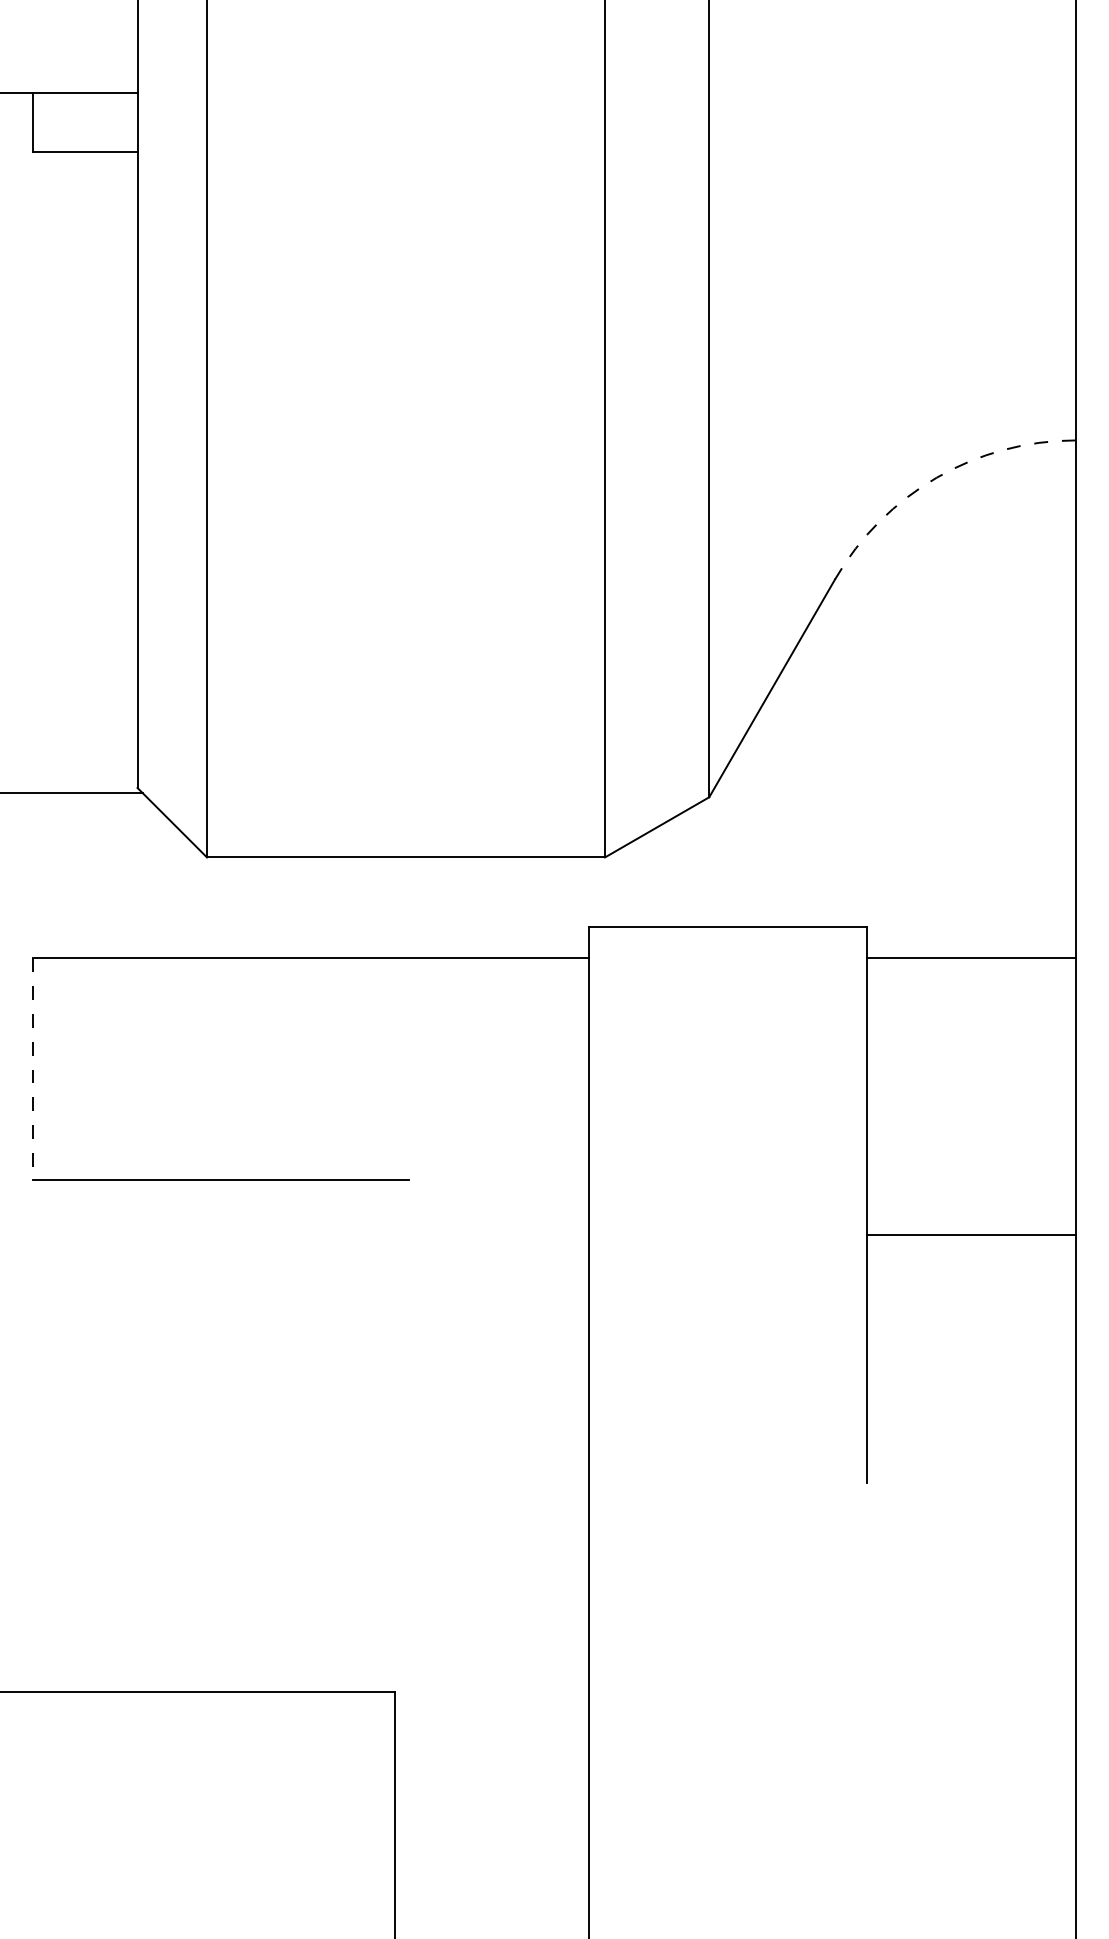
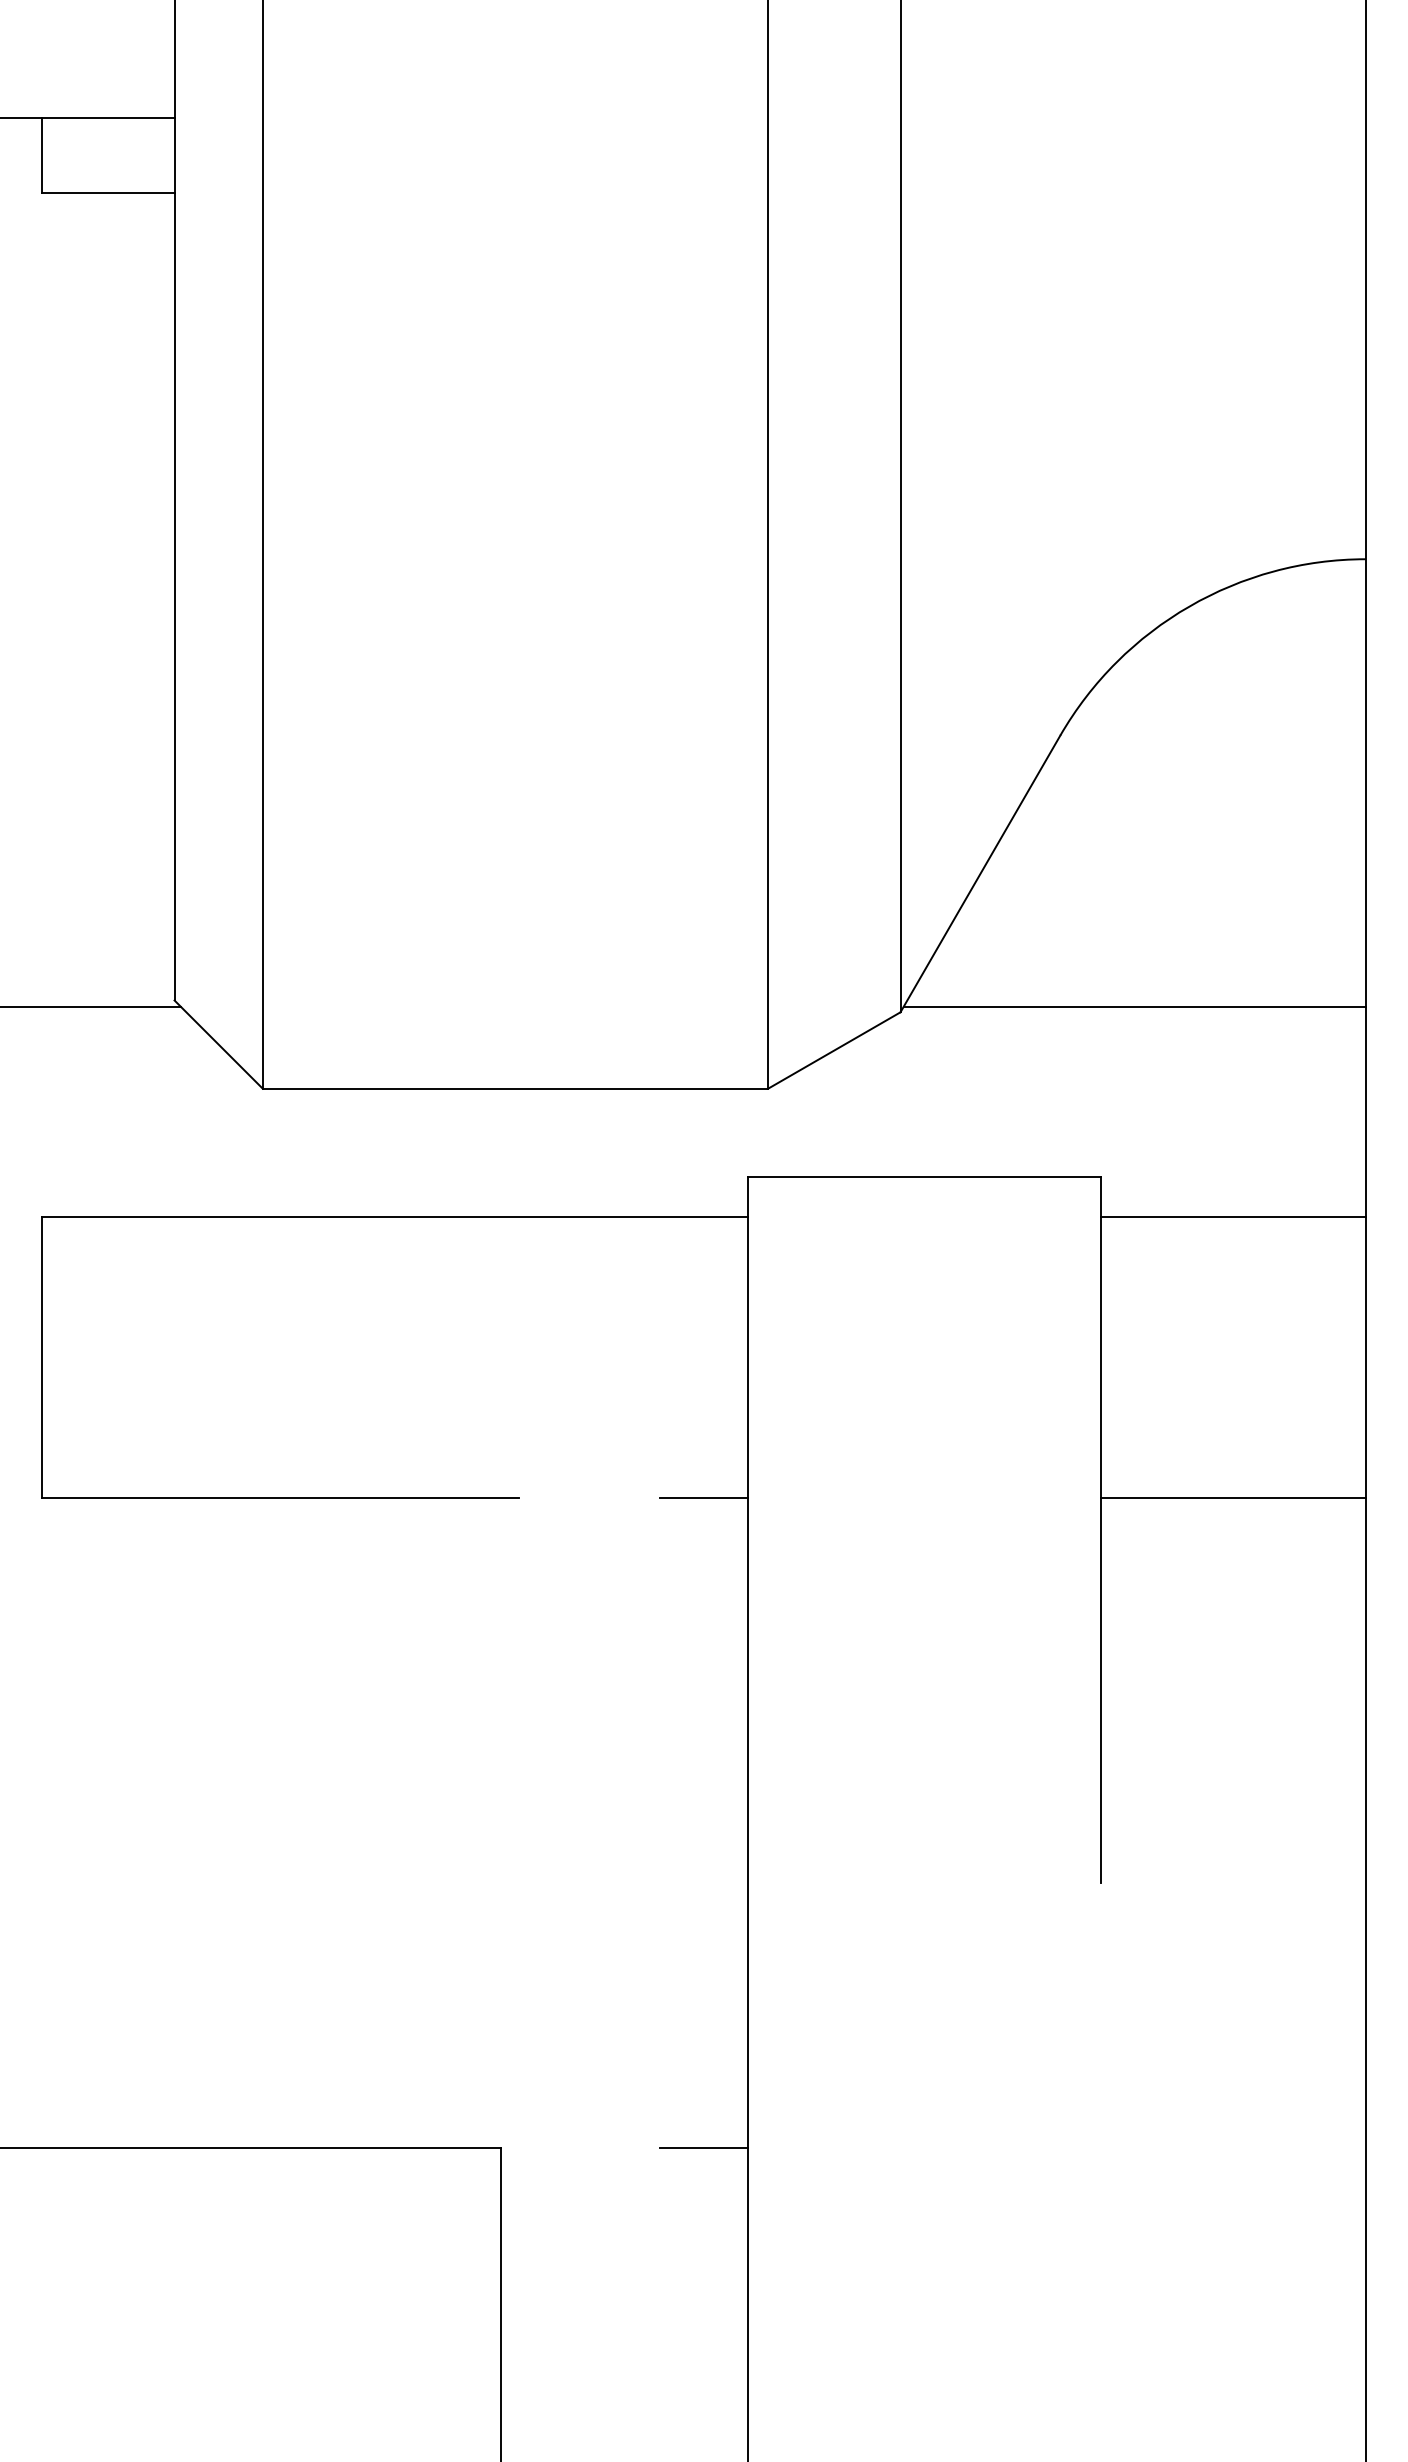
arc: (936, 477) -> (1189, 606), dashed -> solid
line: (893, 793) -> (1134, 1007), added
line: (33, 1069) -> (42, 1357), dashed -> solid
line: (554, 1179) -> (704, 1497), added
line: (971, 1234) -> (1233, 1497), moved
line: (554, 1691) -> (704, 2147), added

